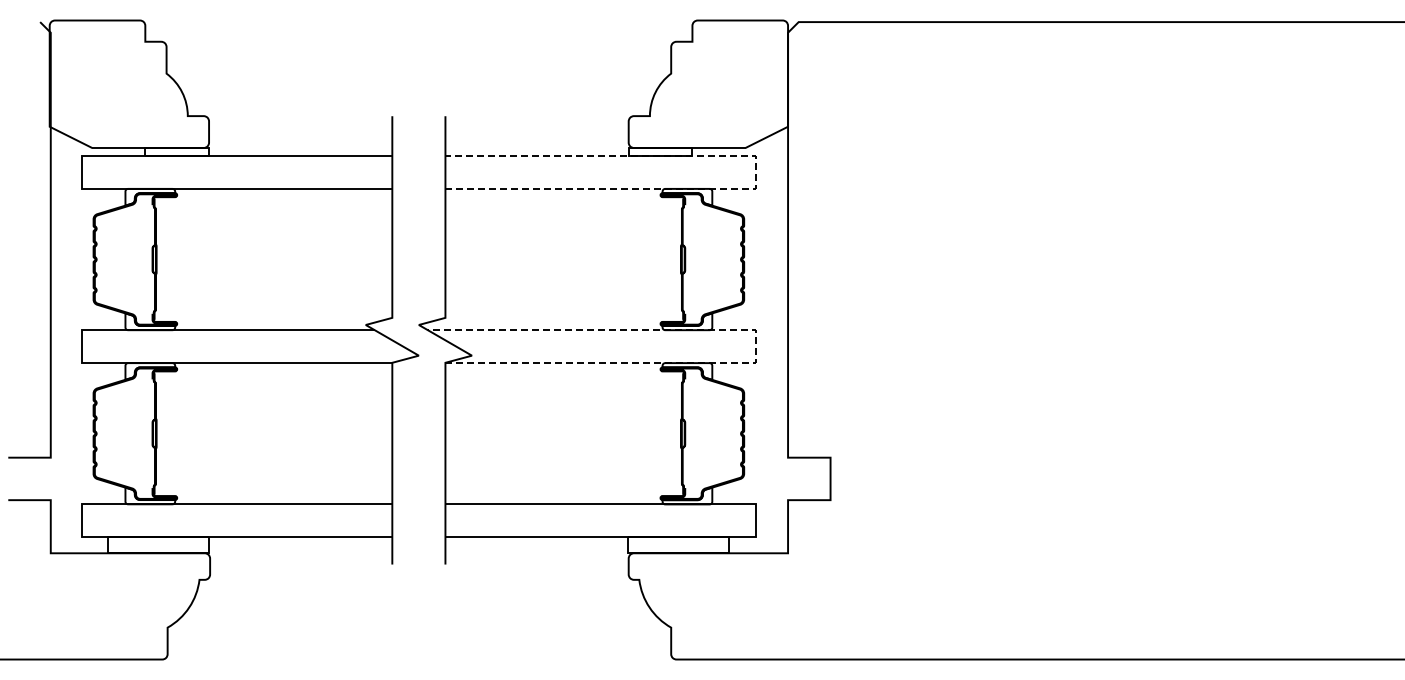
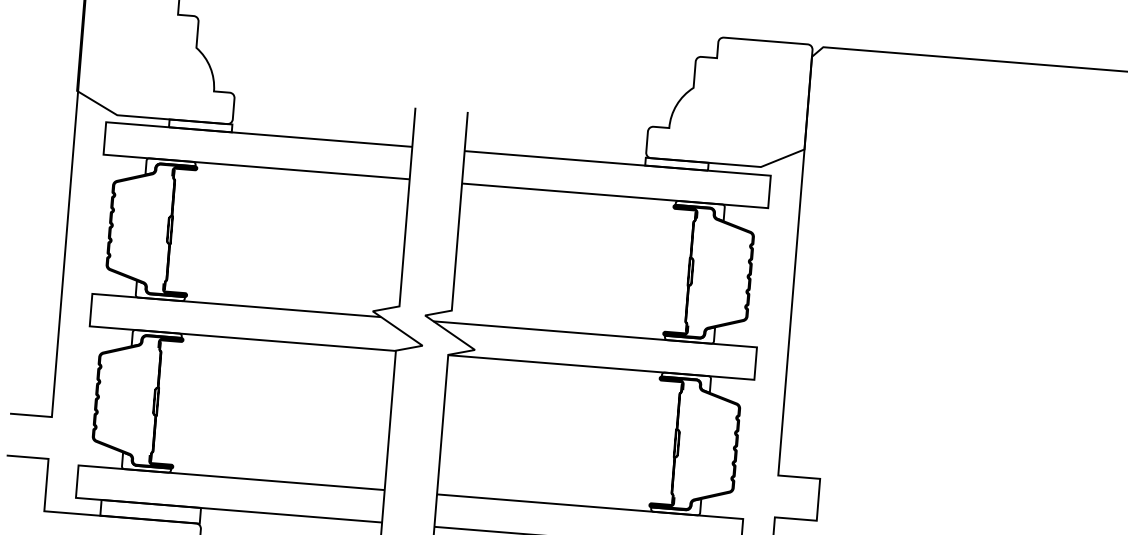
line: (756, 171) -> (769, 191), dashed -> solid
line: (756, 337) -> (756, 354), dashed -> solid

